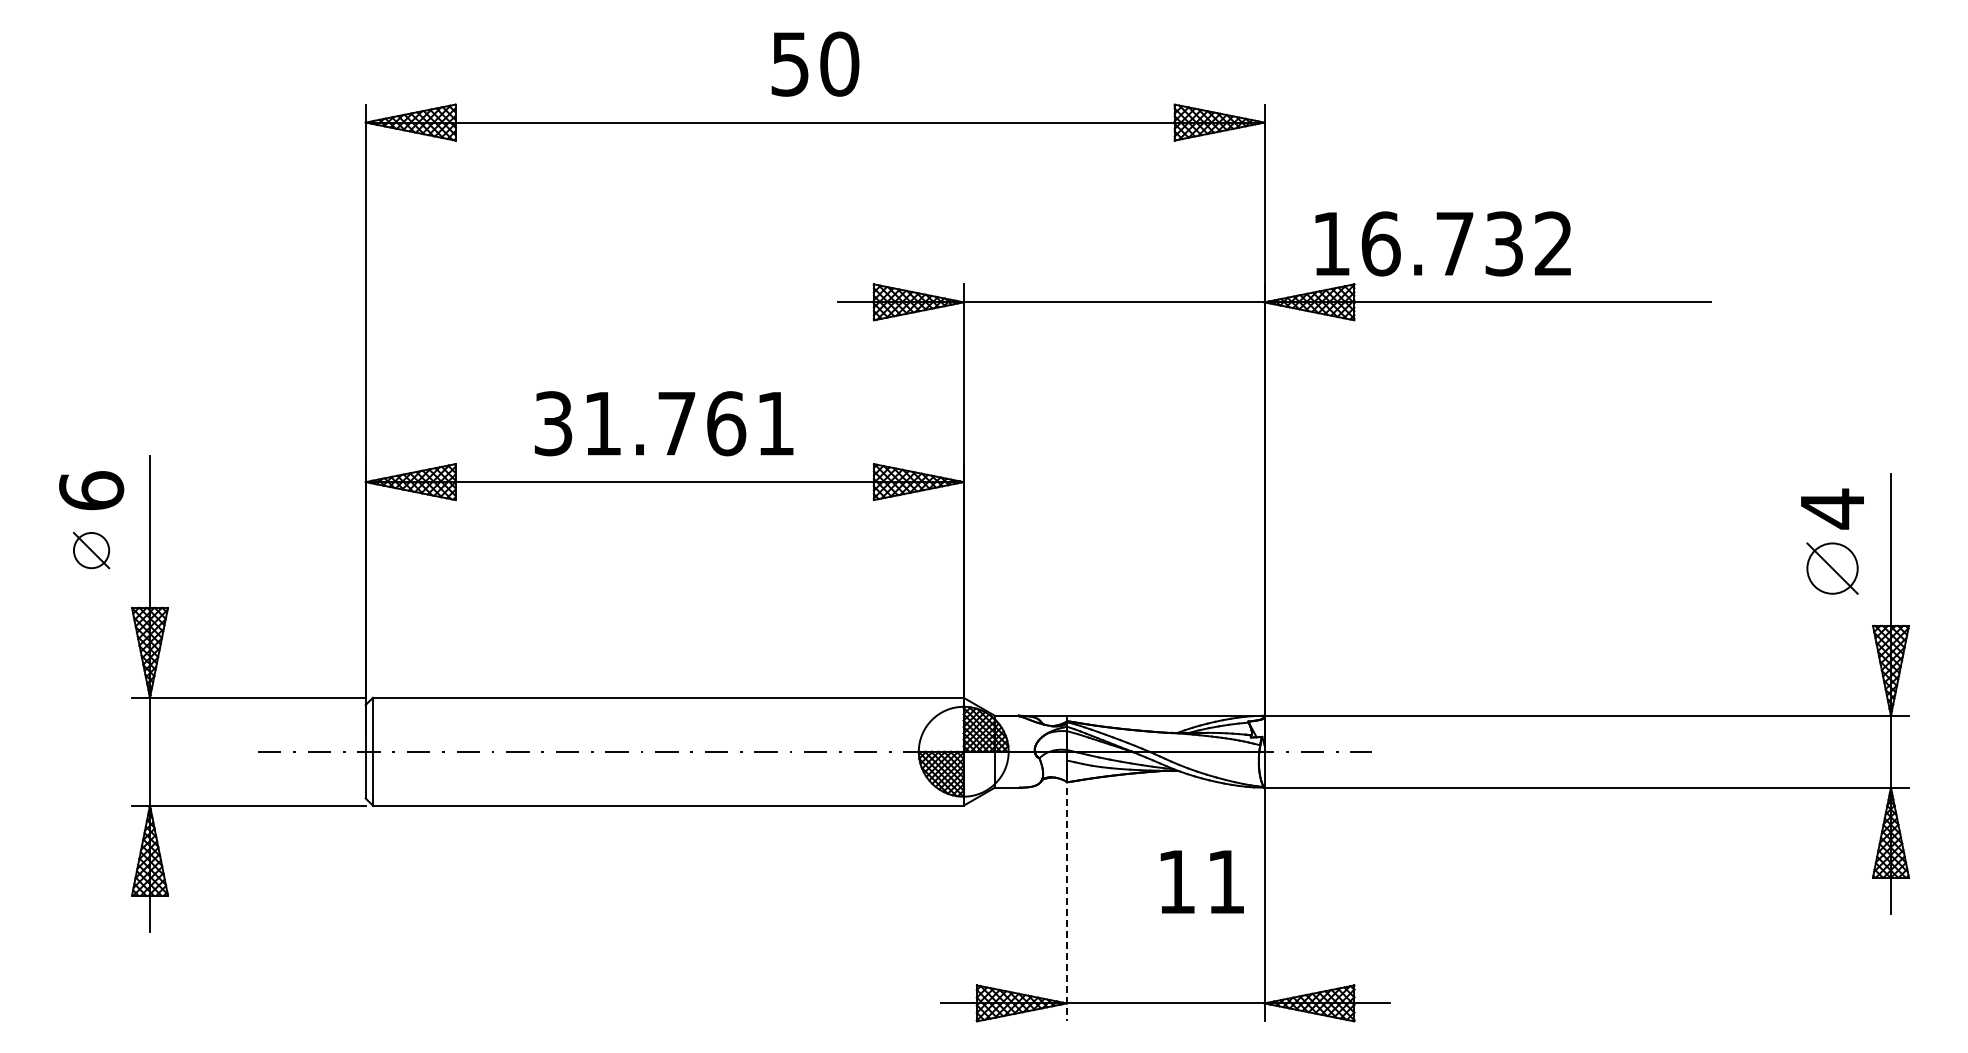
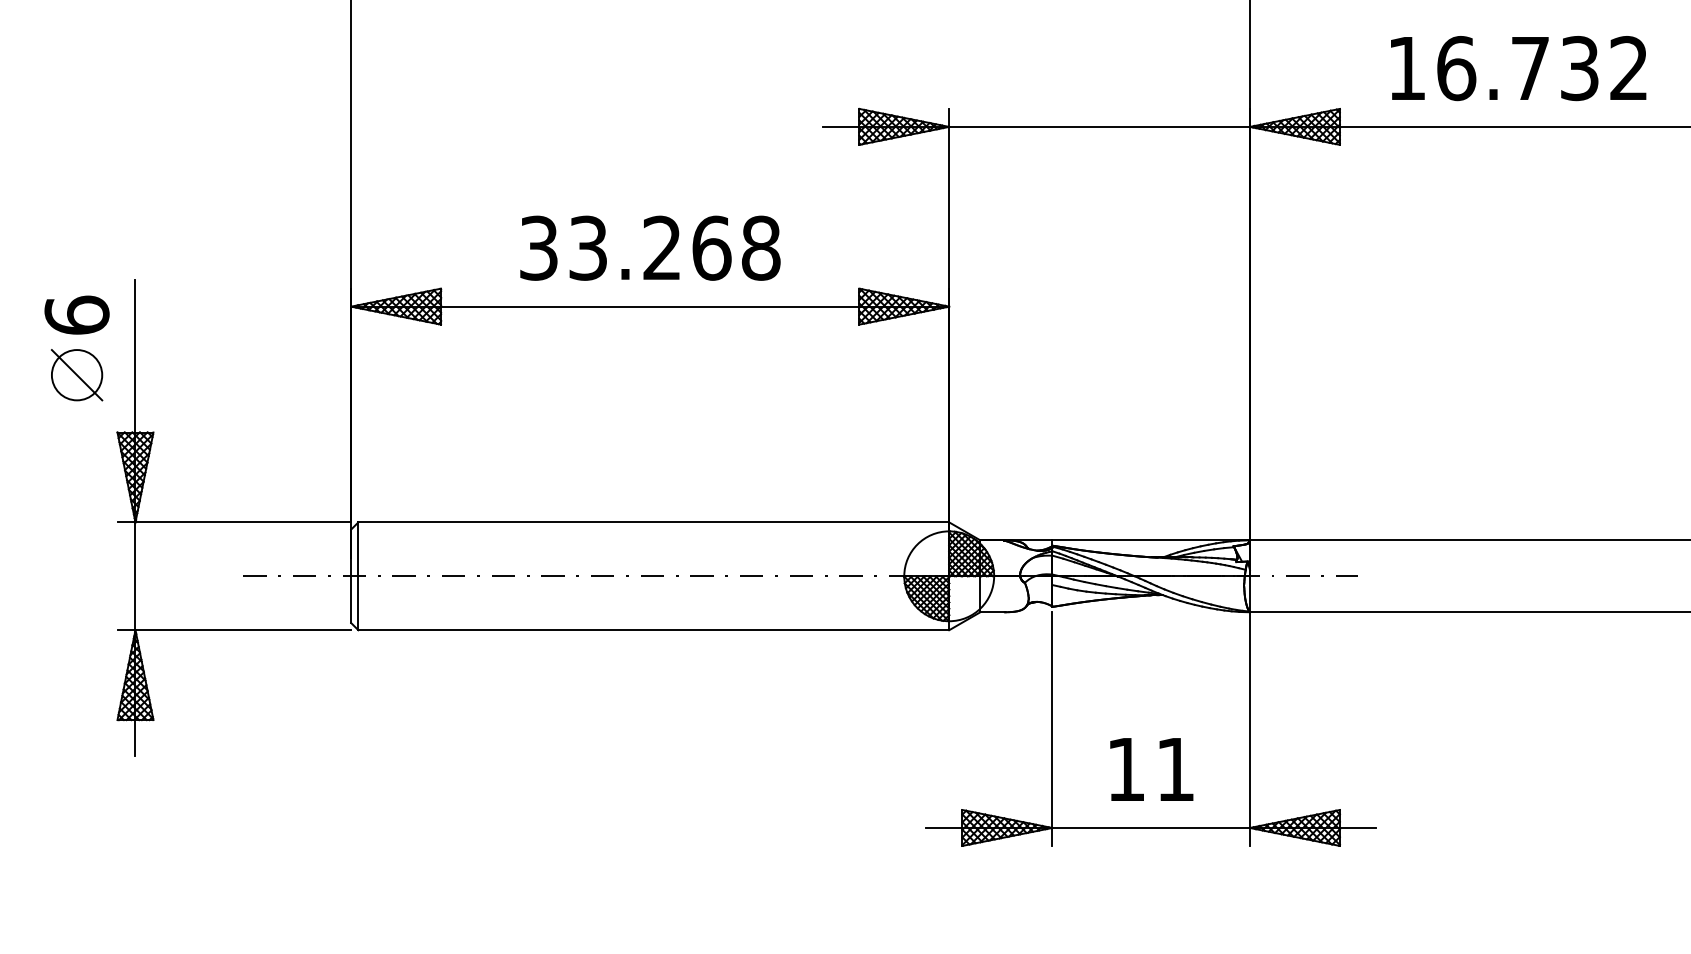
text: (1442, 243) -> (1517, 68), moved
text: (689, 423) -> (674, 248), 31.761 -> 33.268
part: (91, 550) -> (76, 375), size x1.43
text: (1201, 881) -> (1150, 769), moved
line: (1066, 904) -> (1051, 729), dashed -> solid

